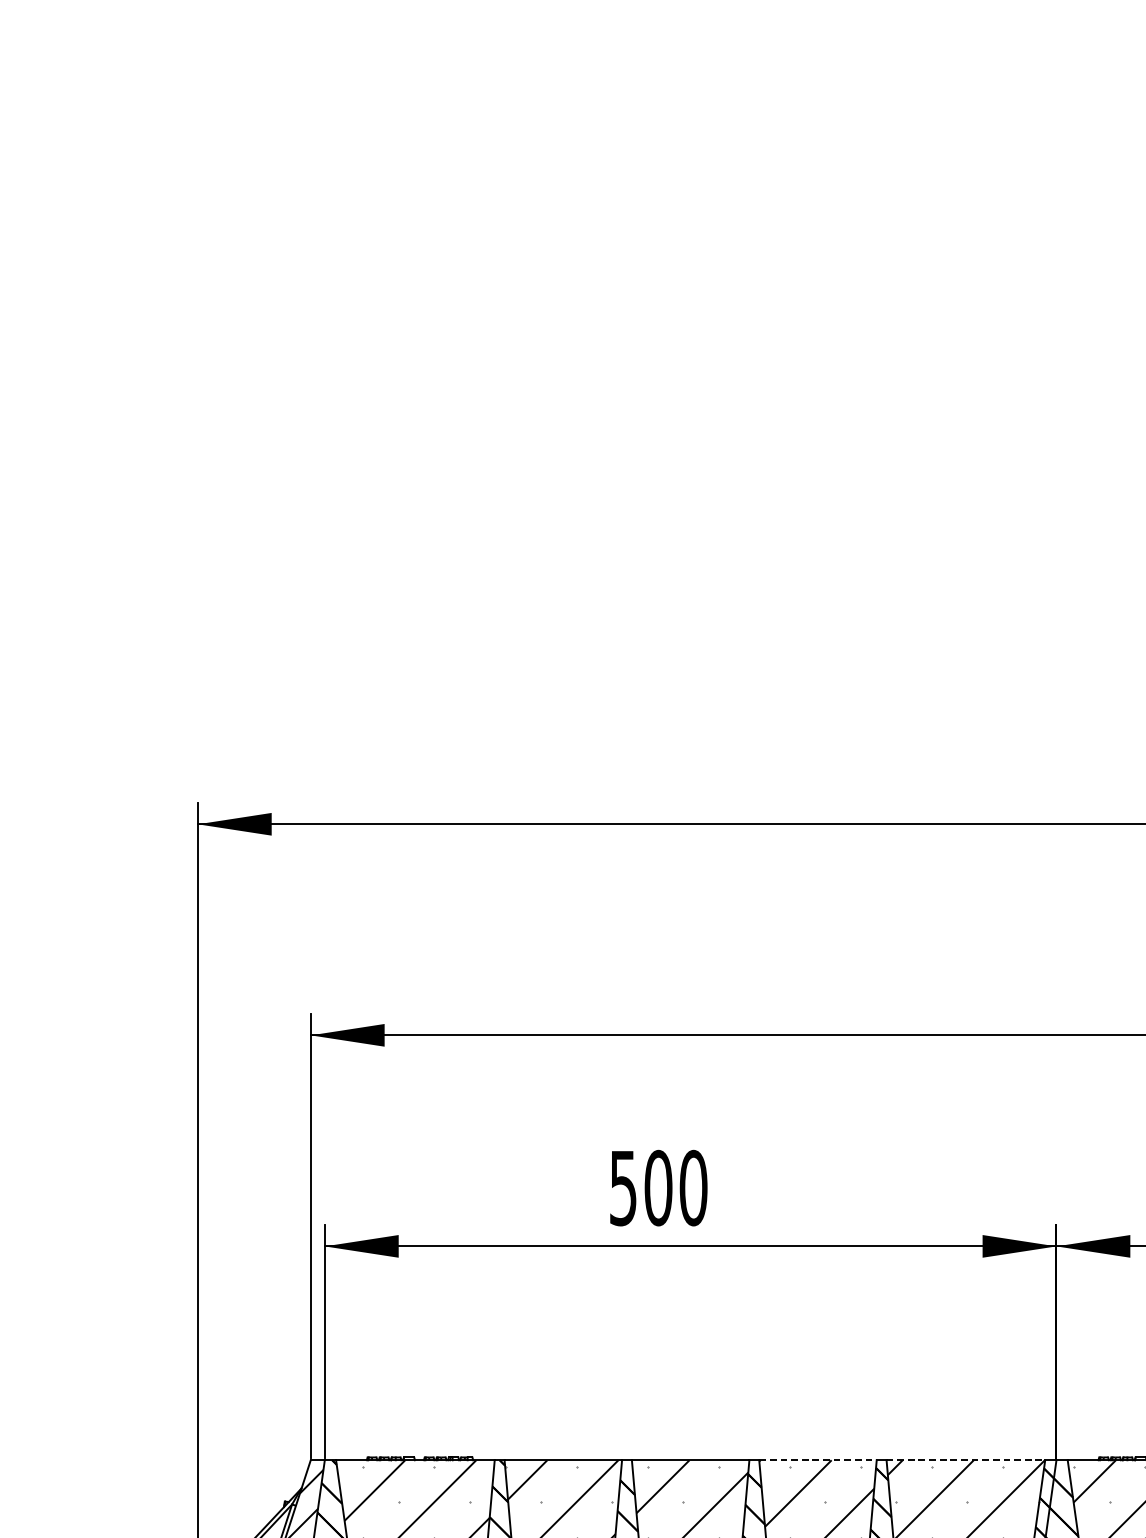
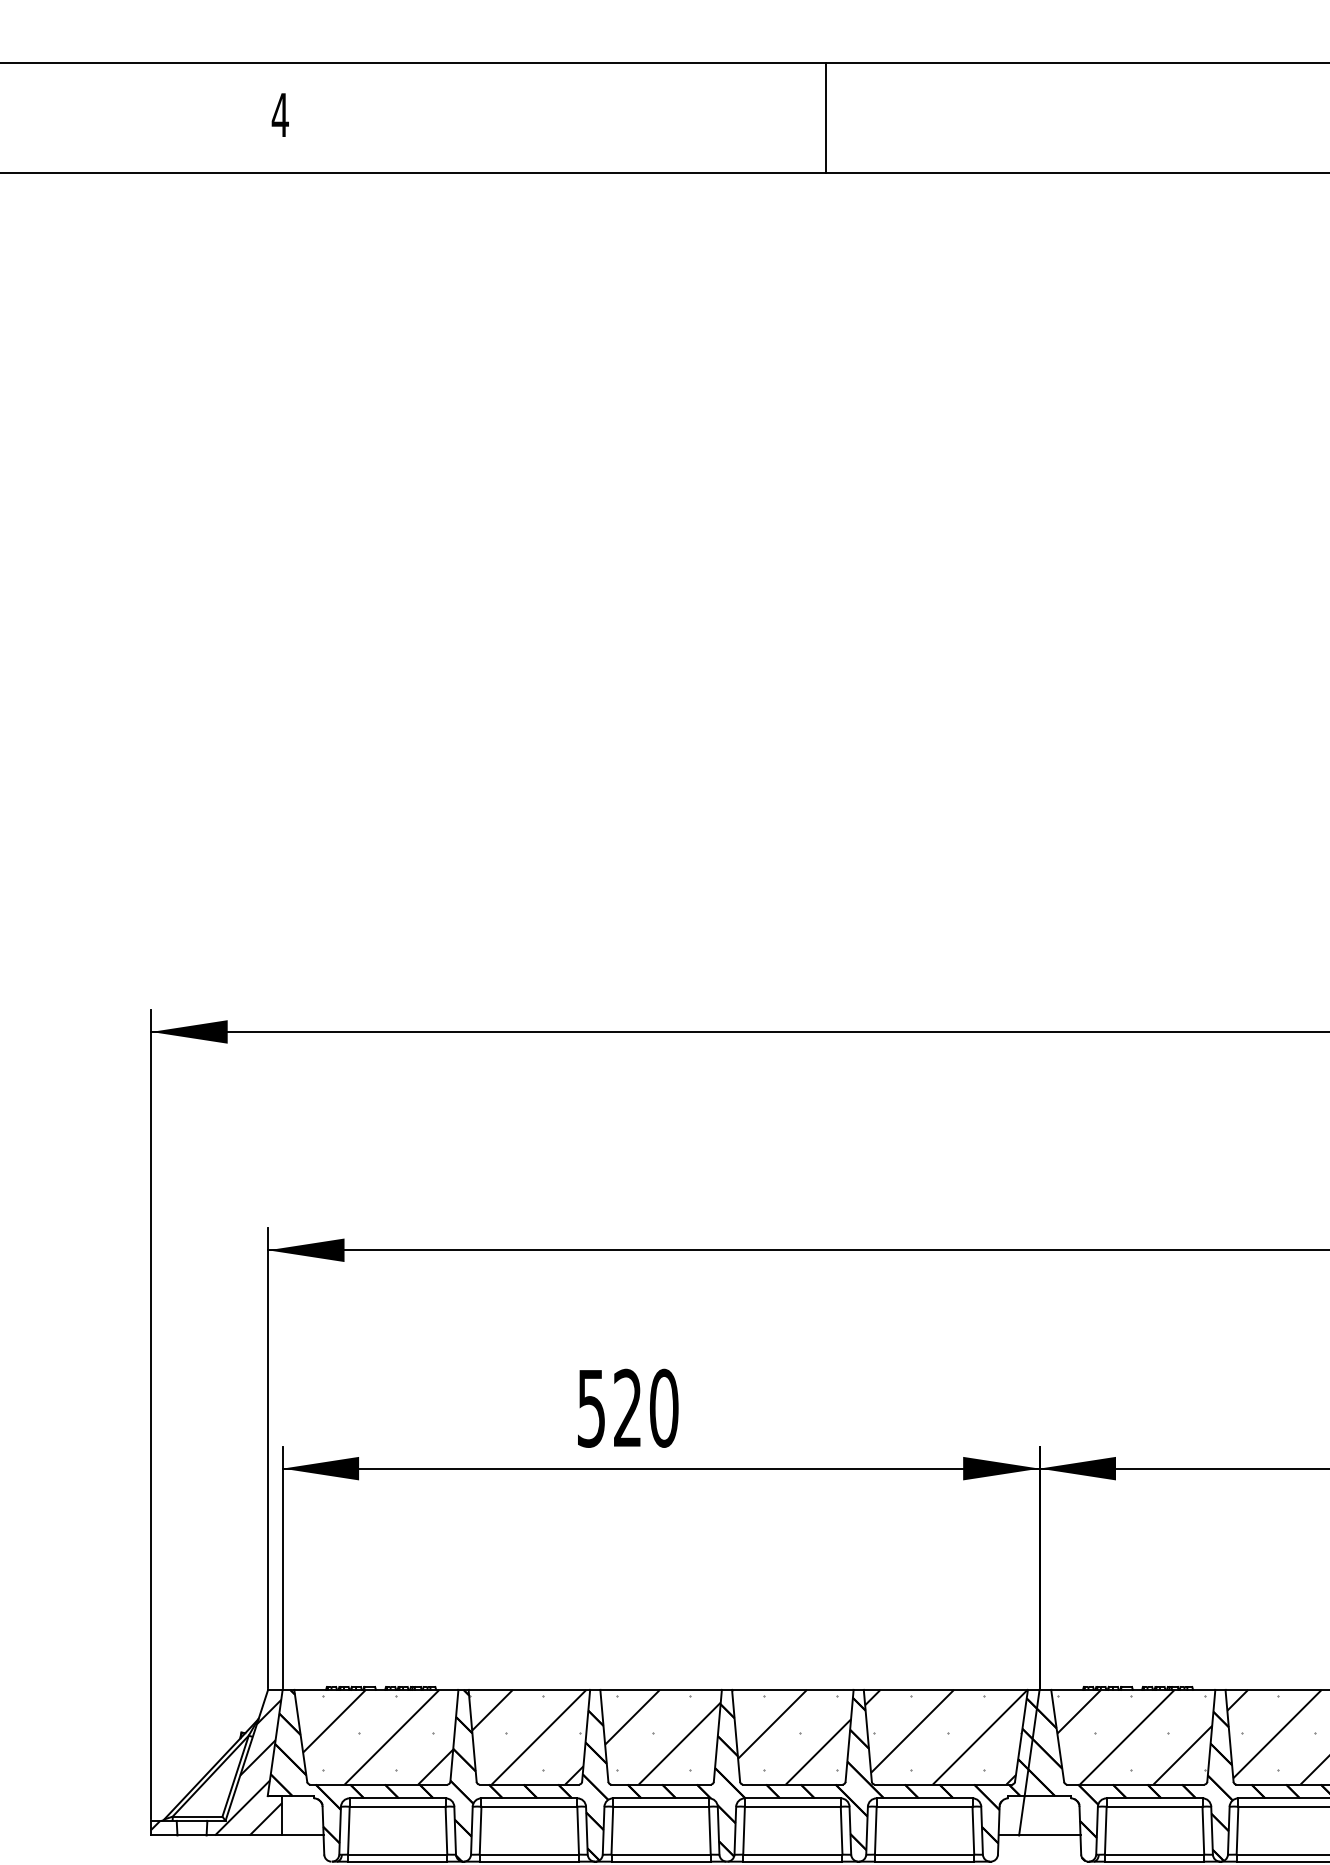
text: (658, 1187) -> (627, 1407), 500 -> 520
line: (817, 1459) -> (792, 1689), dashed -> solid
line: (966, 1459) -> (946, 1689), dashed -> solid

